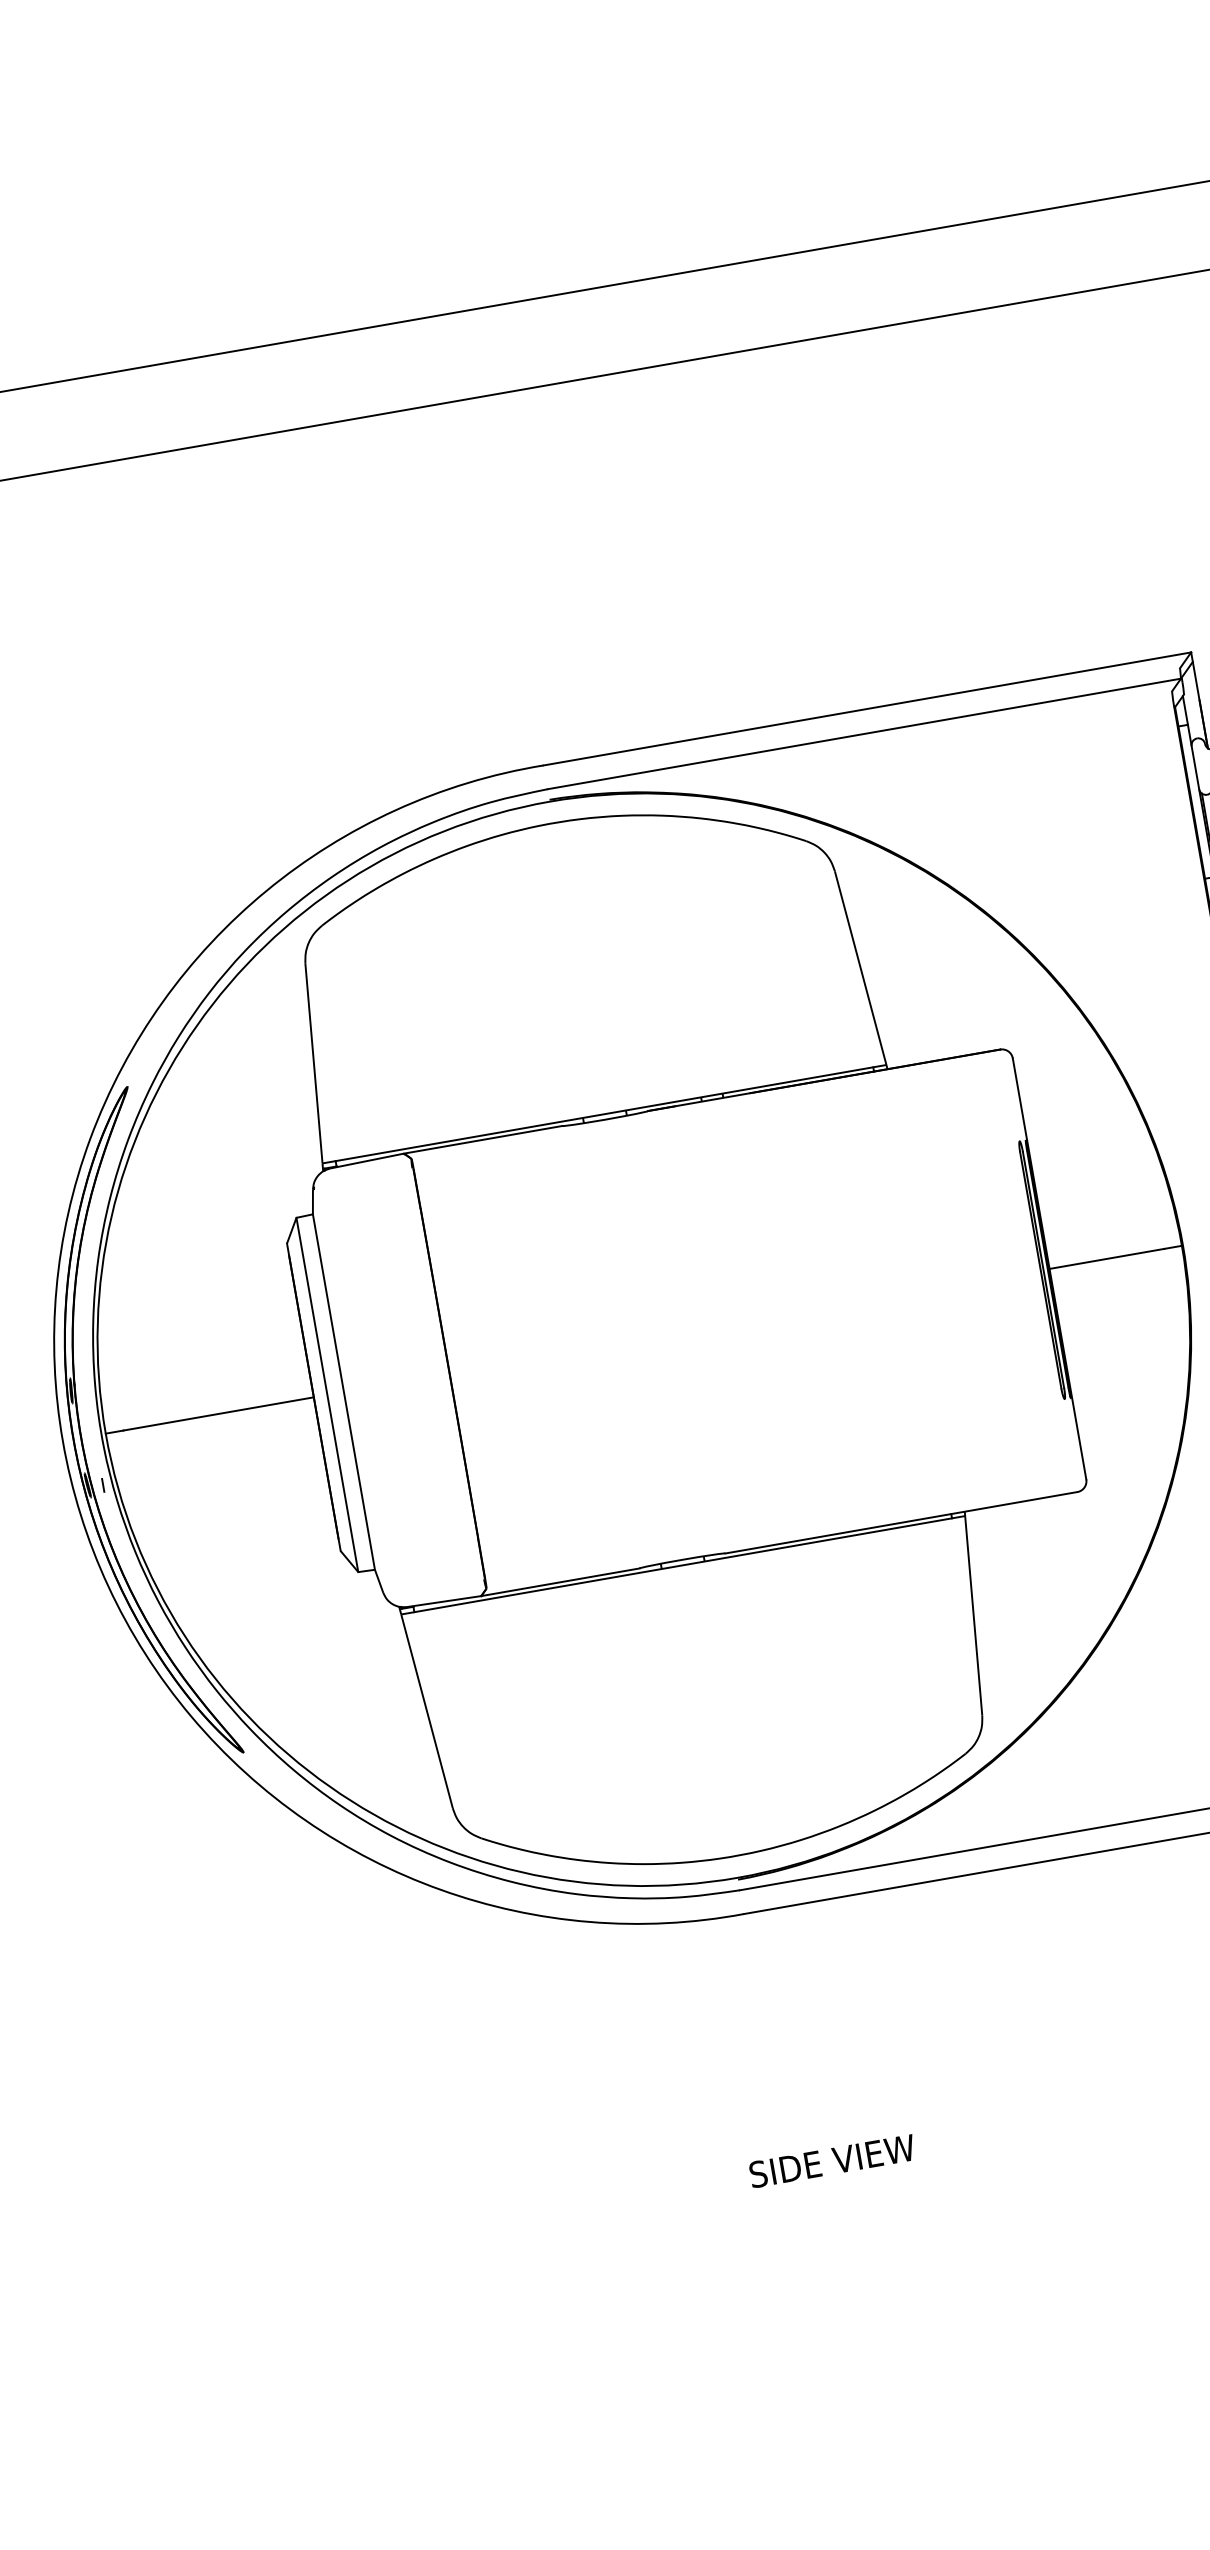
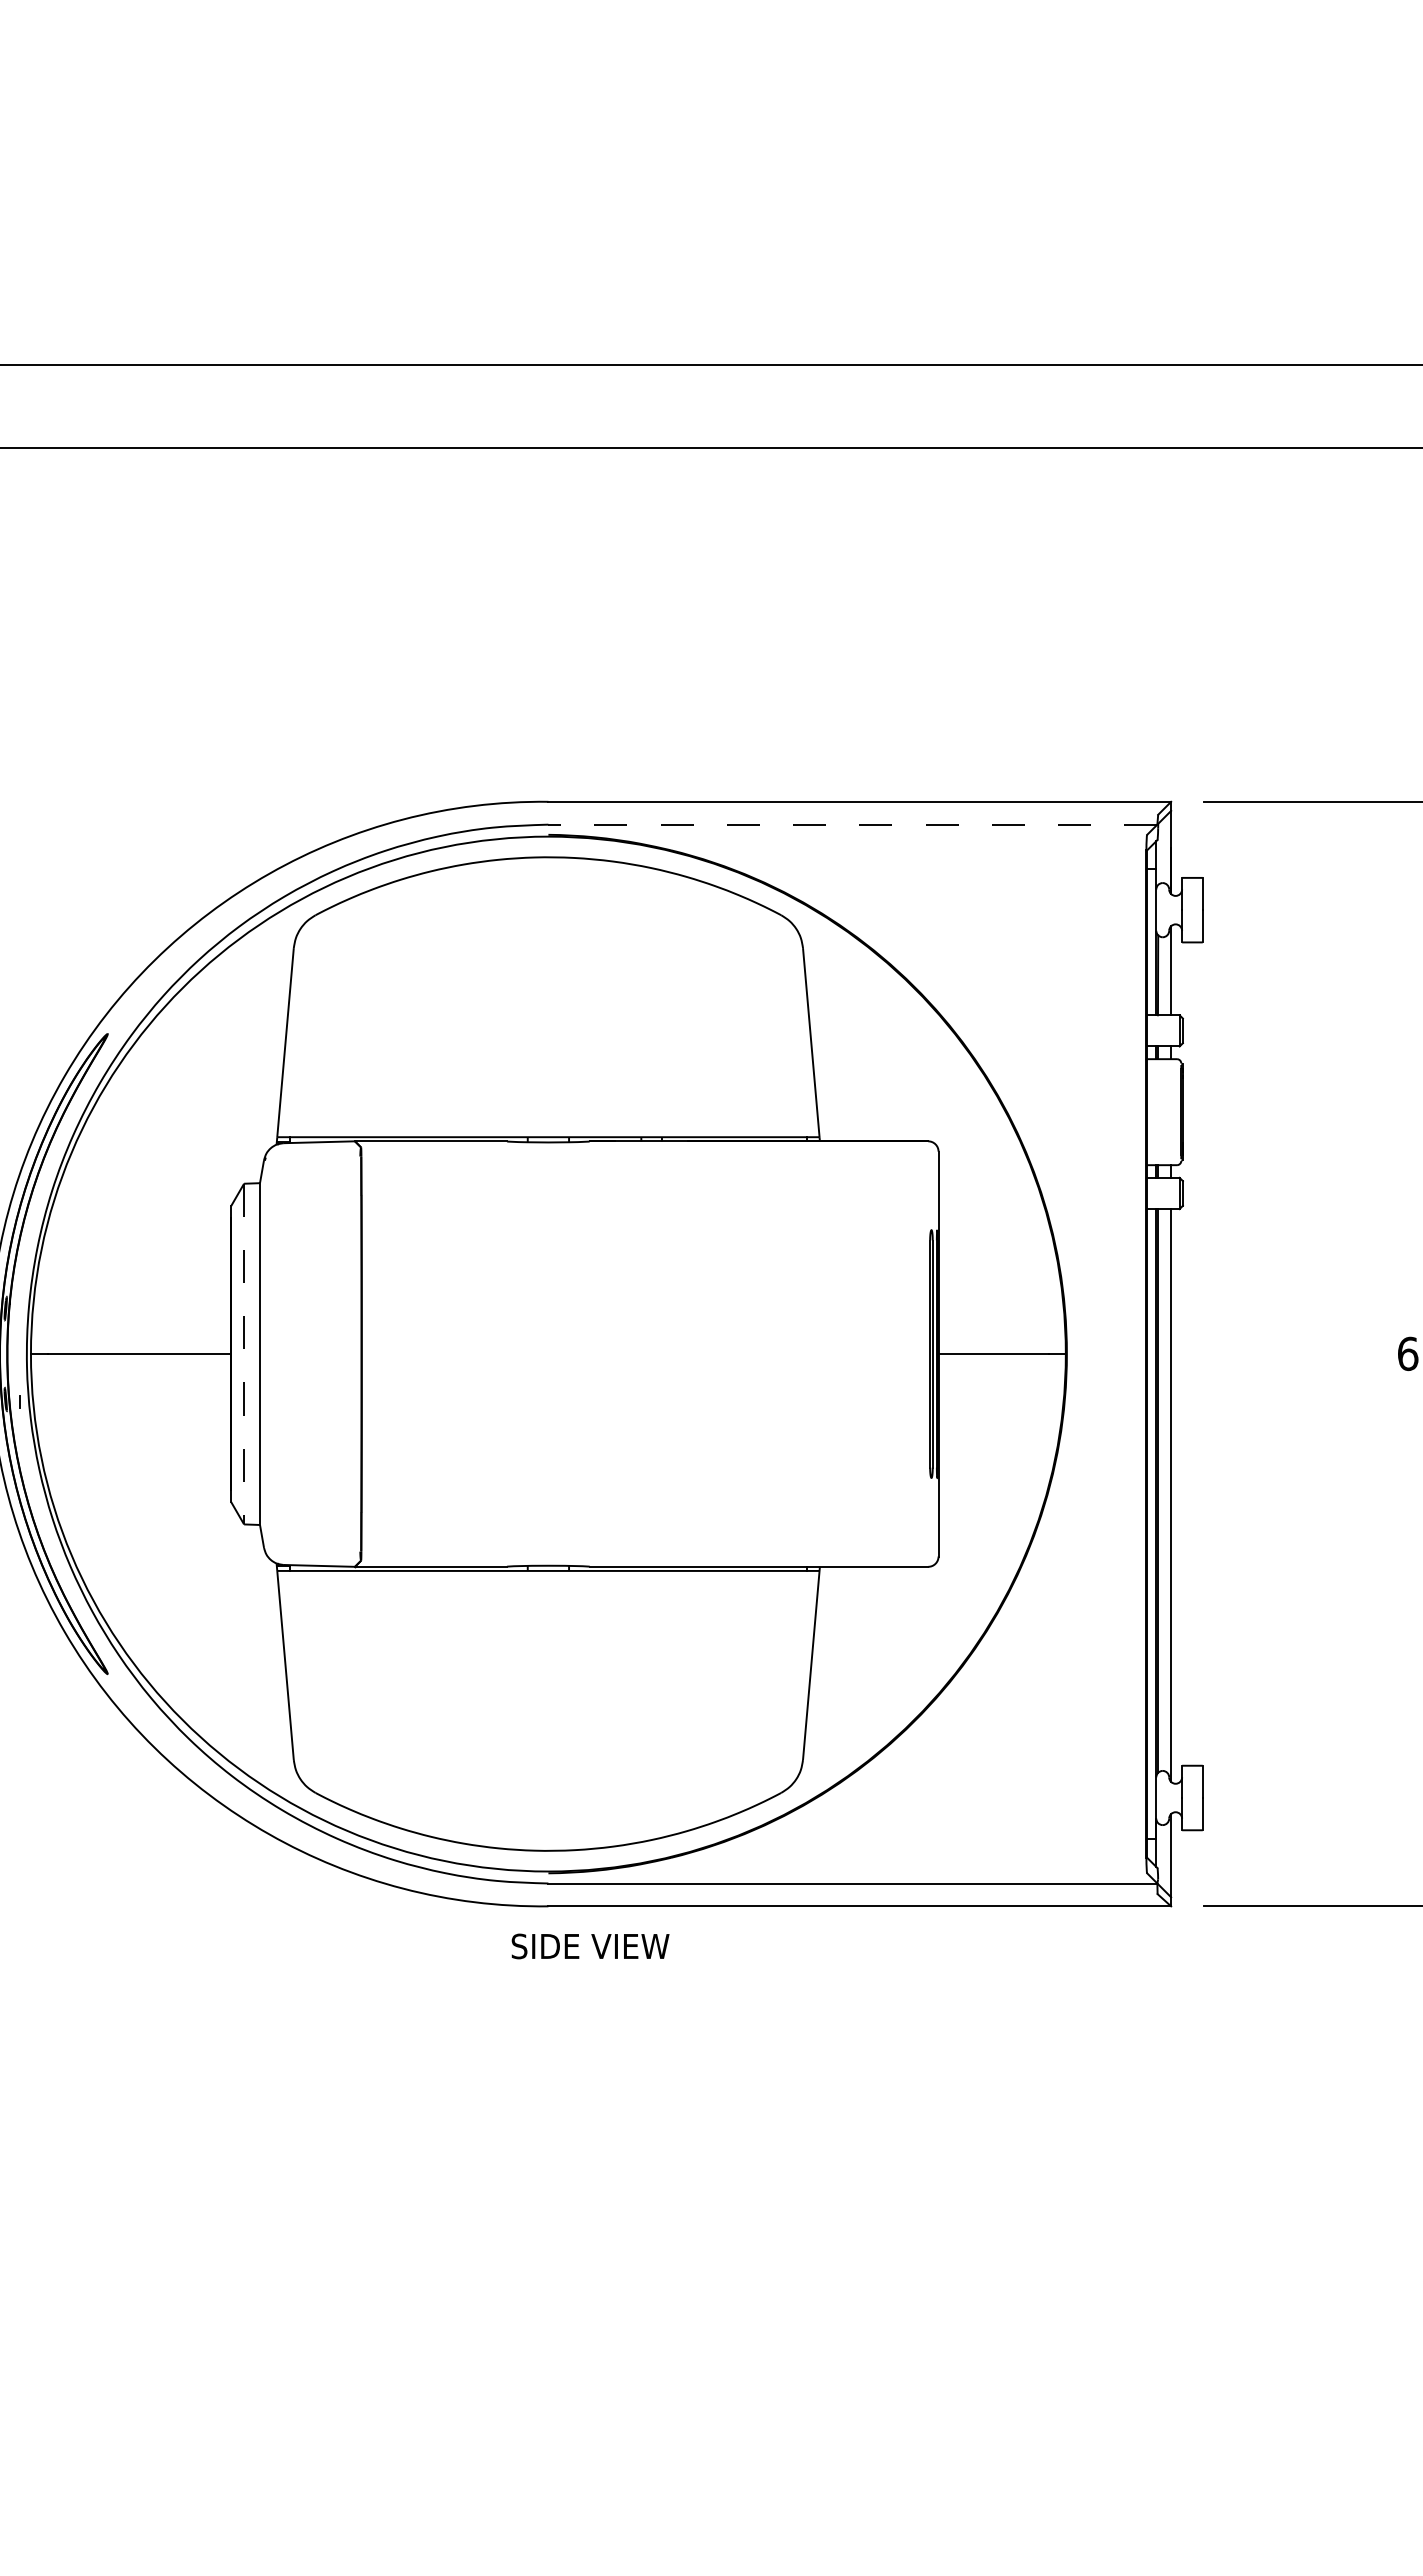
line: (863, 733) -> (852, 824), solid -> dashed
line: (327, 1395) -> (244, 1354), solid -> dashed
text: (832, 2161) -> (590, 1946), moved

